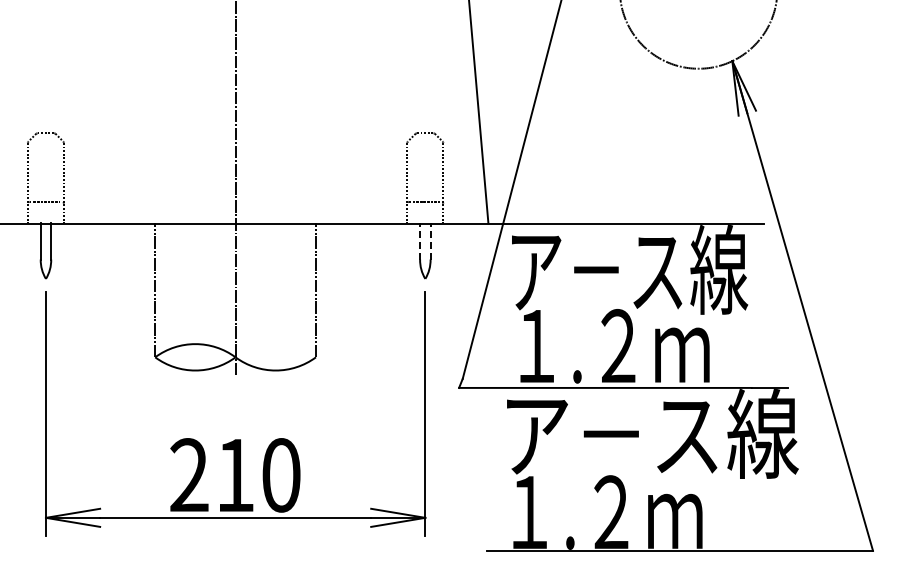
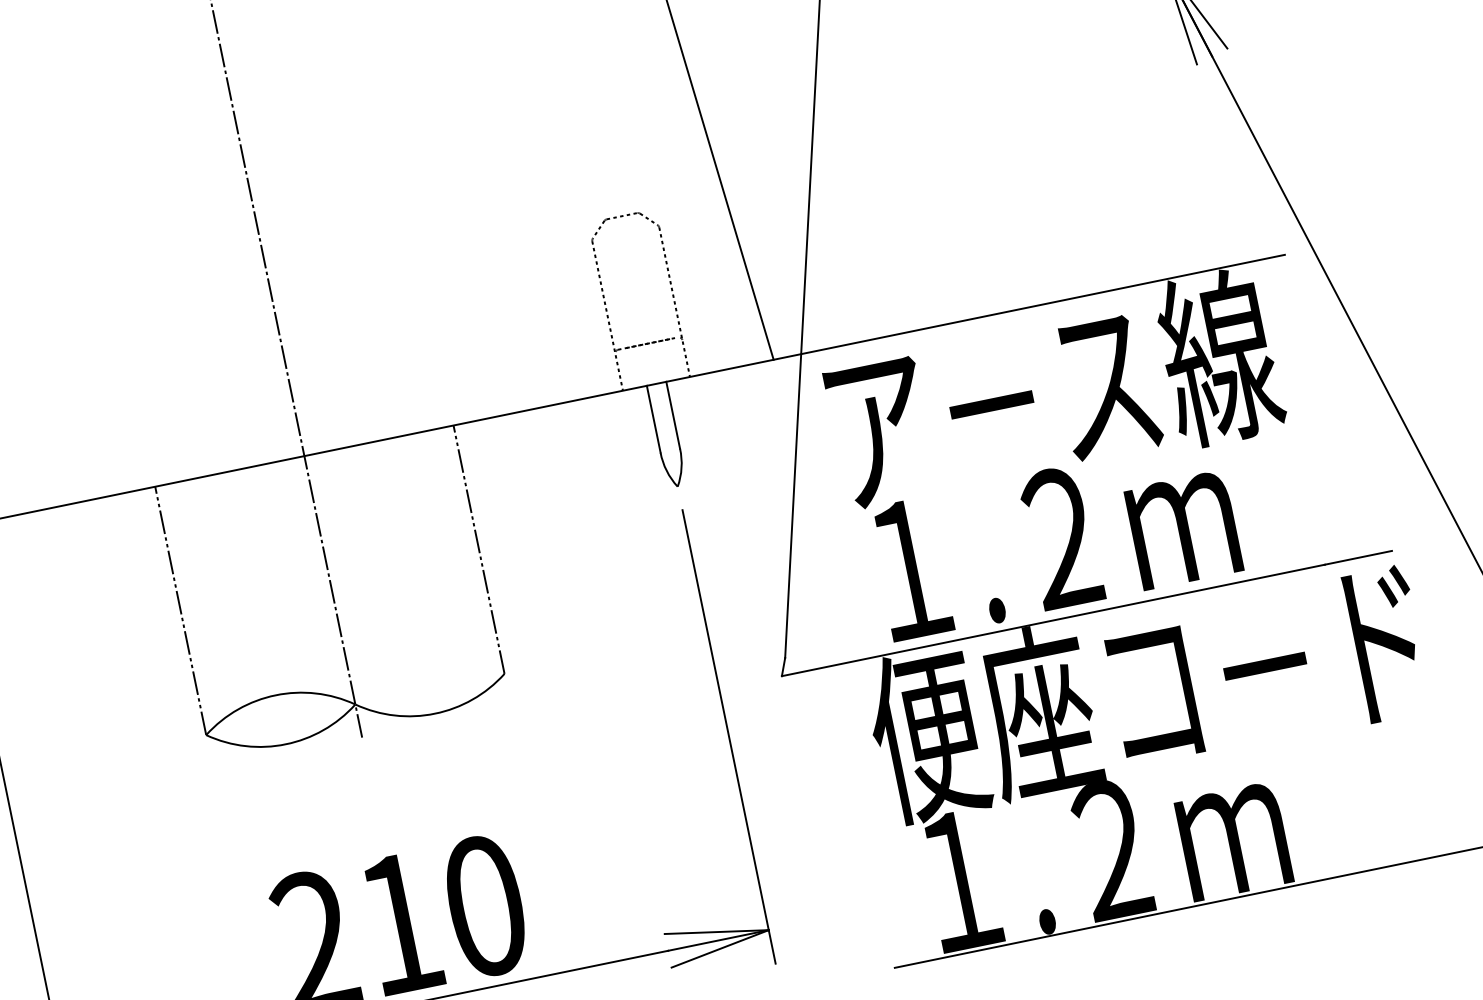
line: (420, 241) -> (654, 419), dashed -> solid
line: (430, 241) -> (673, 415), dashed -> solid
text: (649, 433) -> (1152, 688), ア－ス線 -> 便座コ－ド

